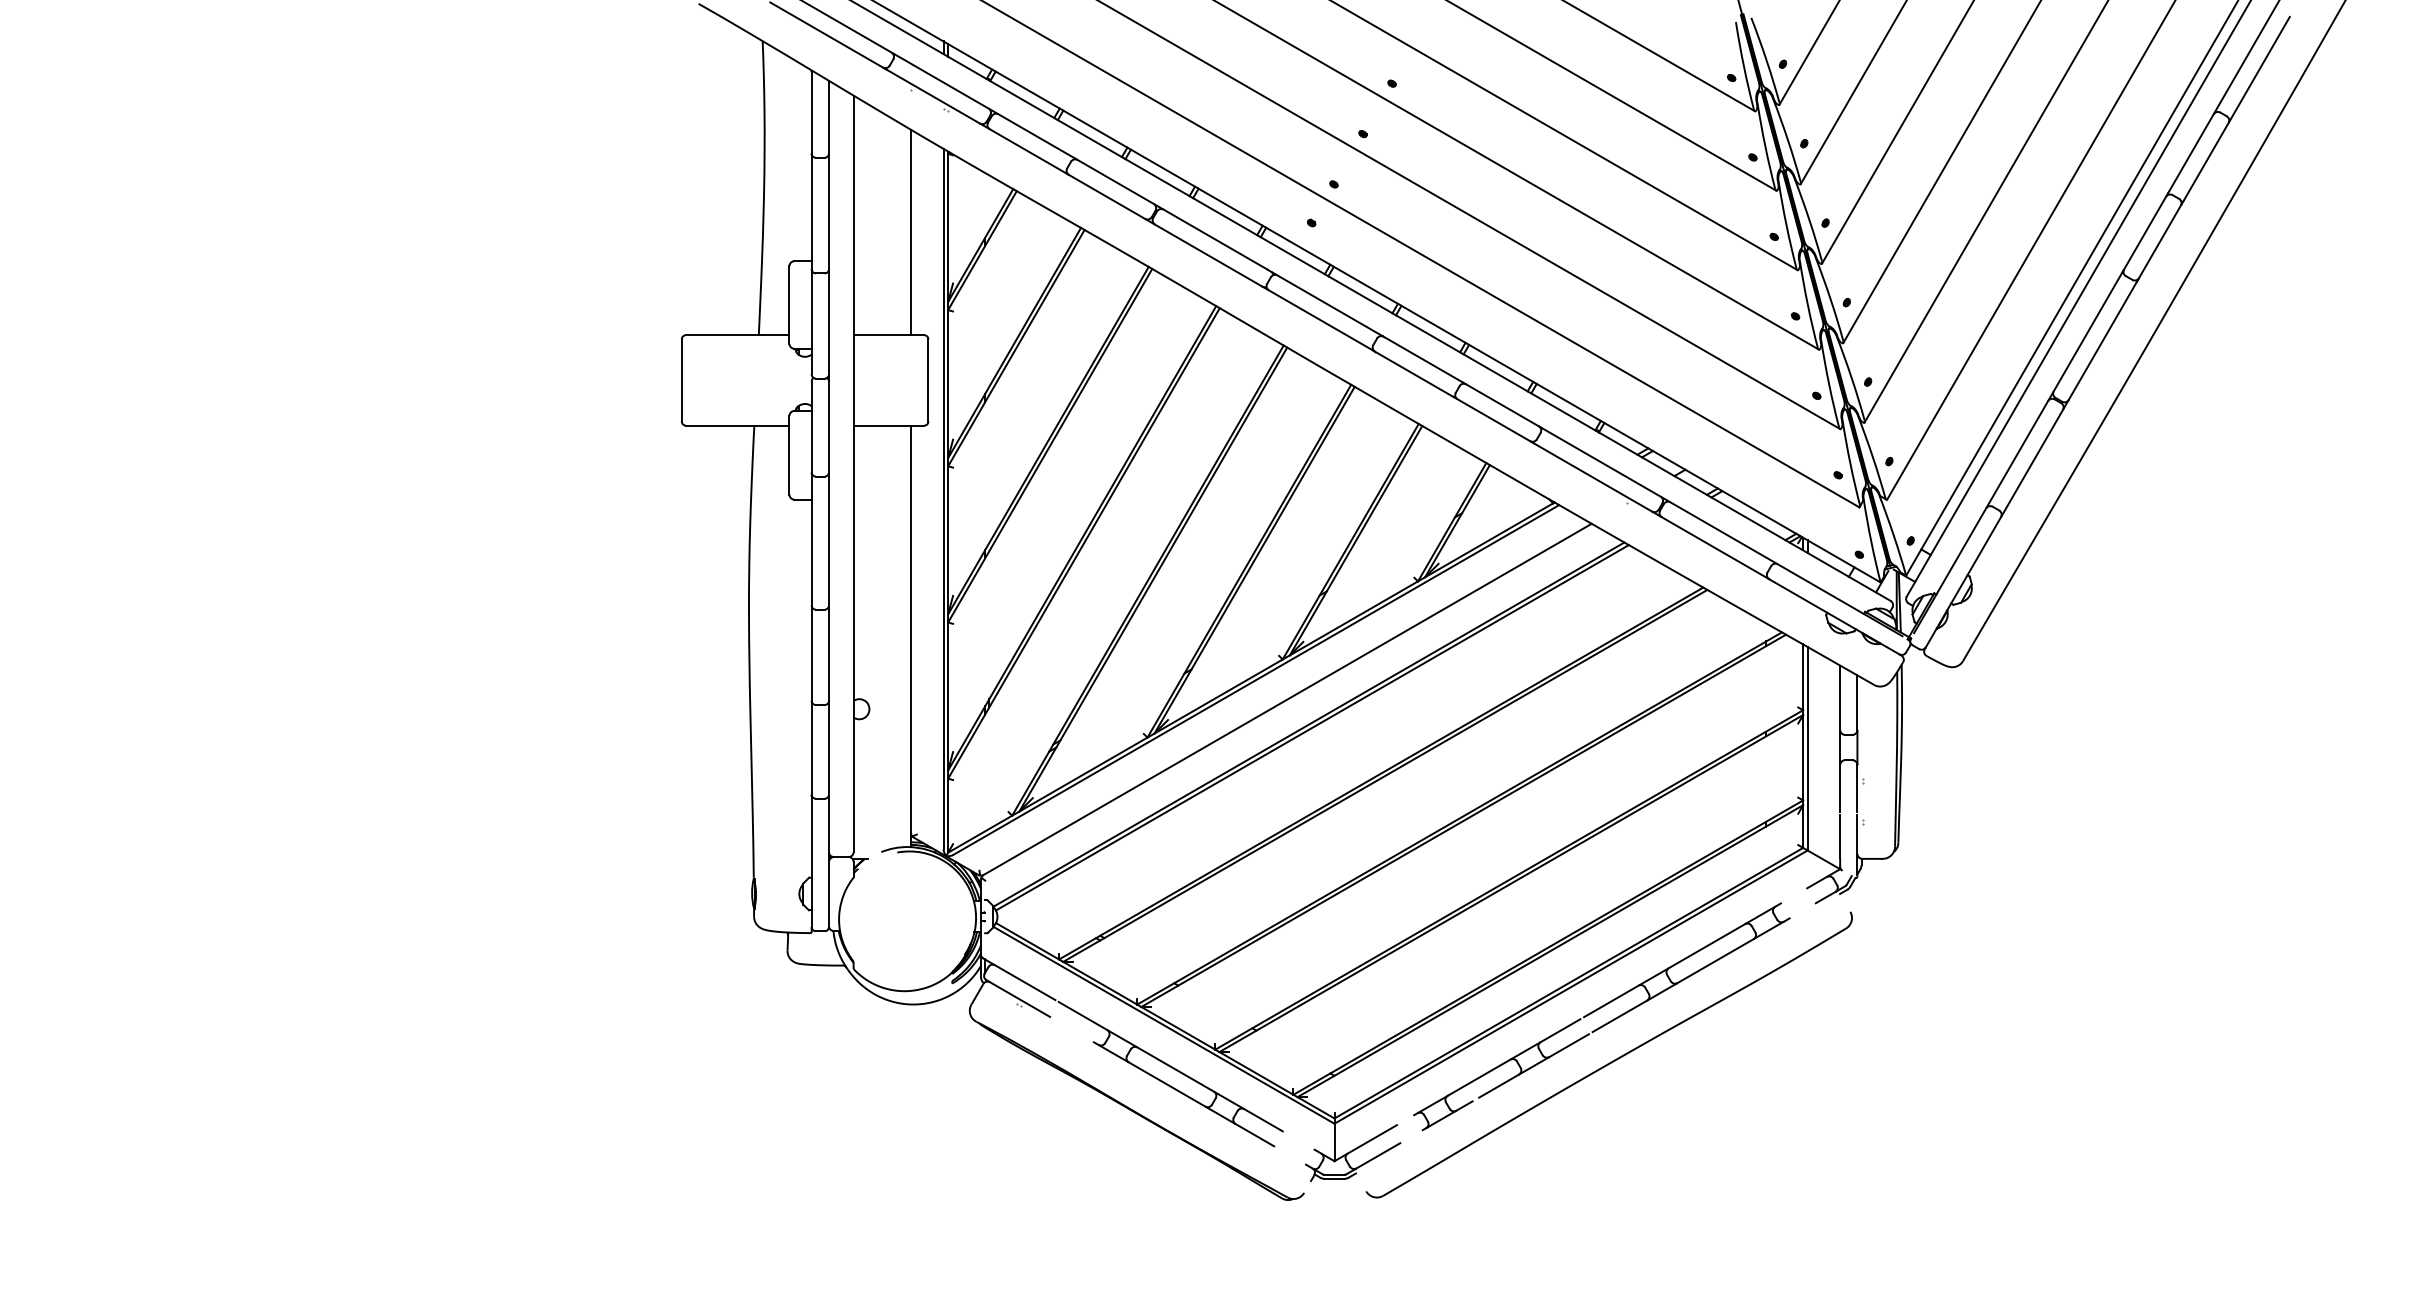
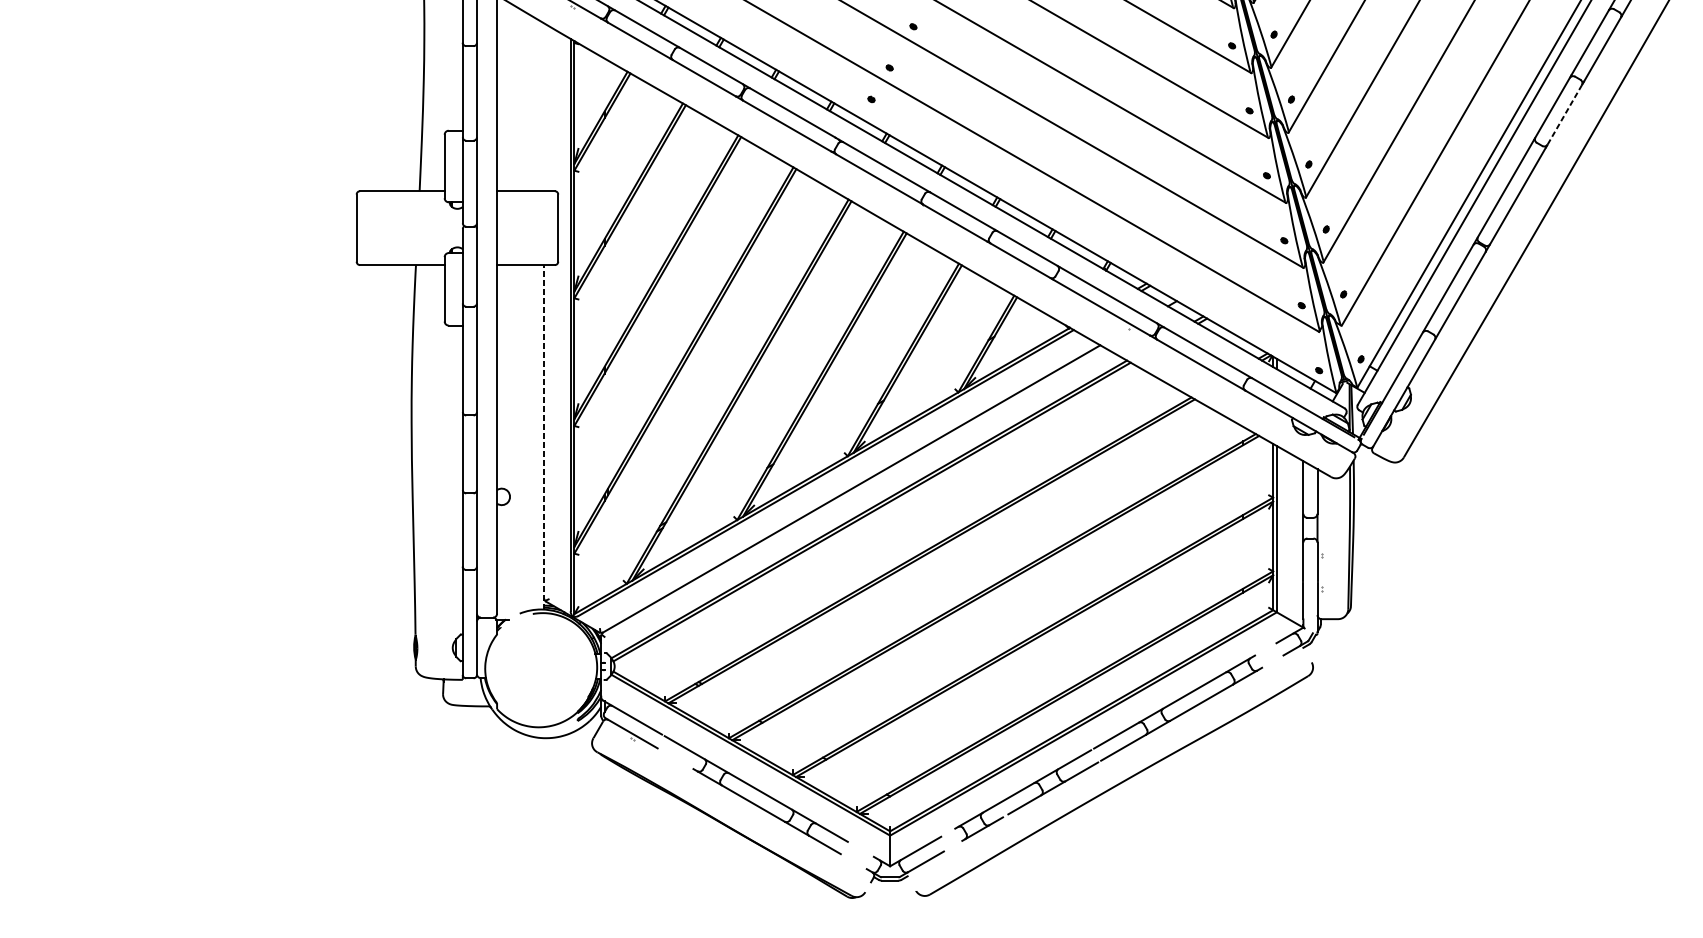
line: (911, 232) -> (544, 107), removed
line: (2159, 241) -> (1564, 114), solid -> dashed
line: (911, 636) -> (544, 437), solid -> dashed

